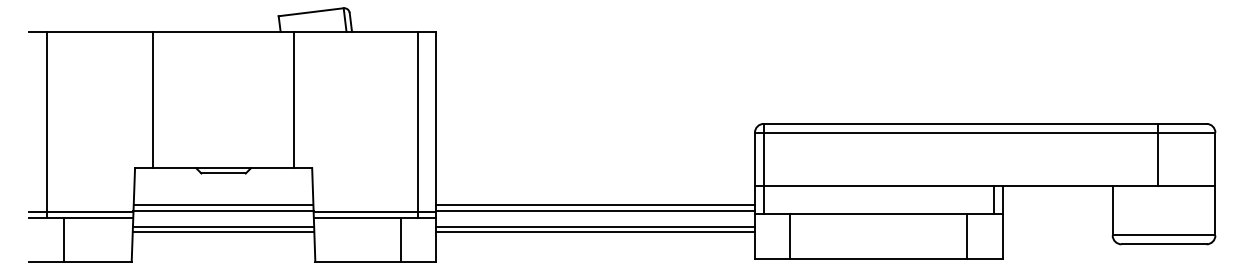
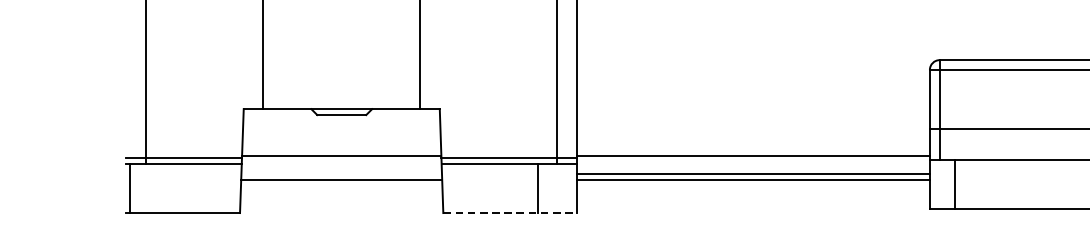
line: (223, 205) -> (341, 150), removed
line: (595, 205) -> (753, 150), removed
line: (223, 226) -> (341, 173), removed
line: (790, 236) -> (954, 184), moved
line: (64, 239) -> (130, 188), moved
line: (376, 262) -> (510, 213), solid -> dashed

